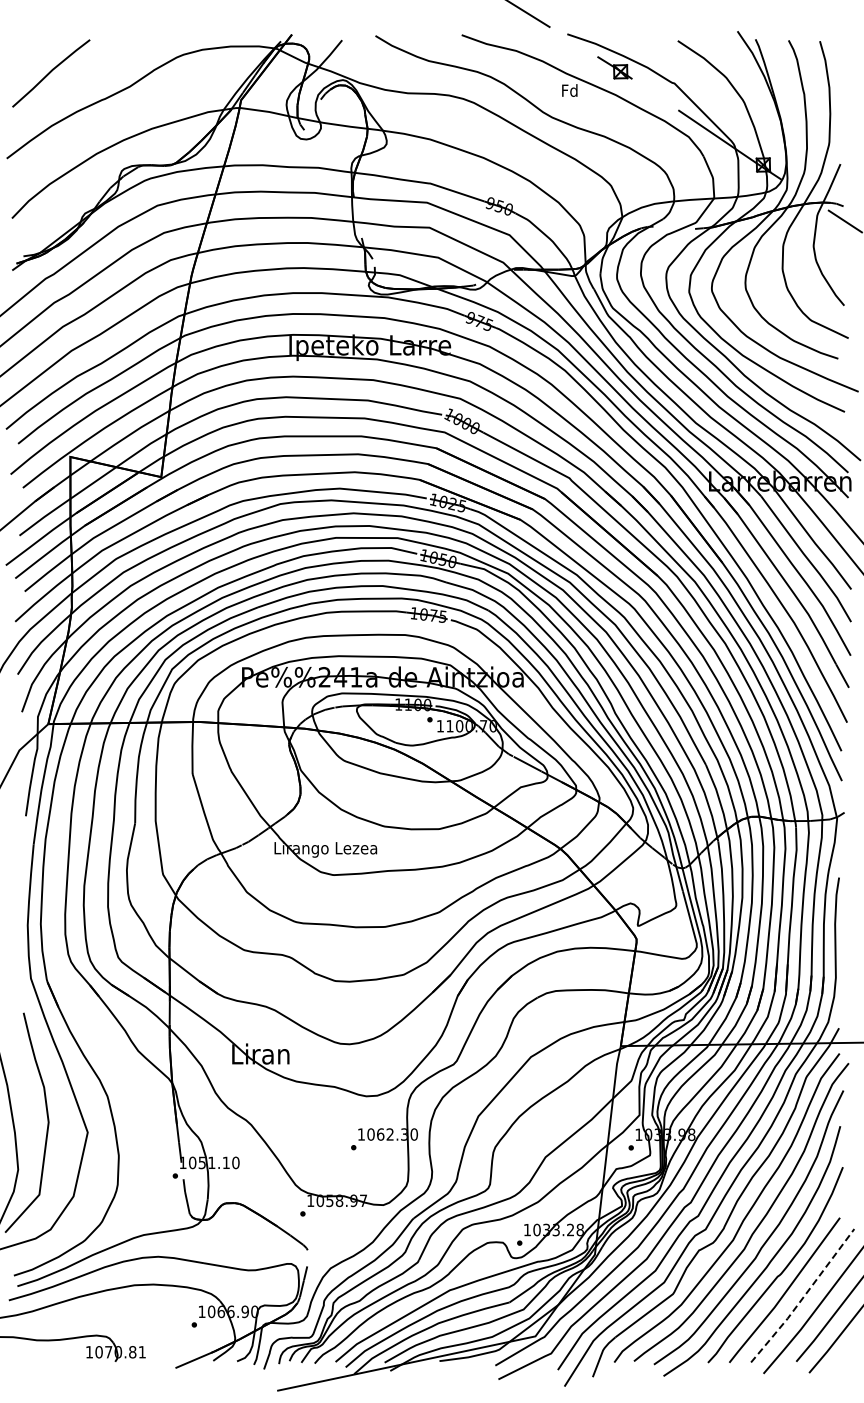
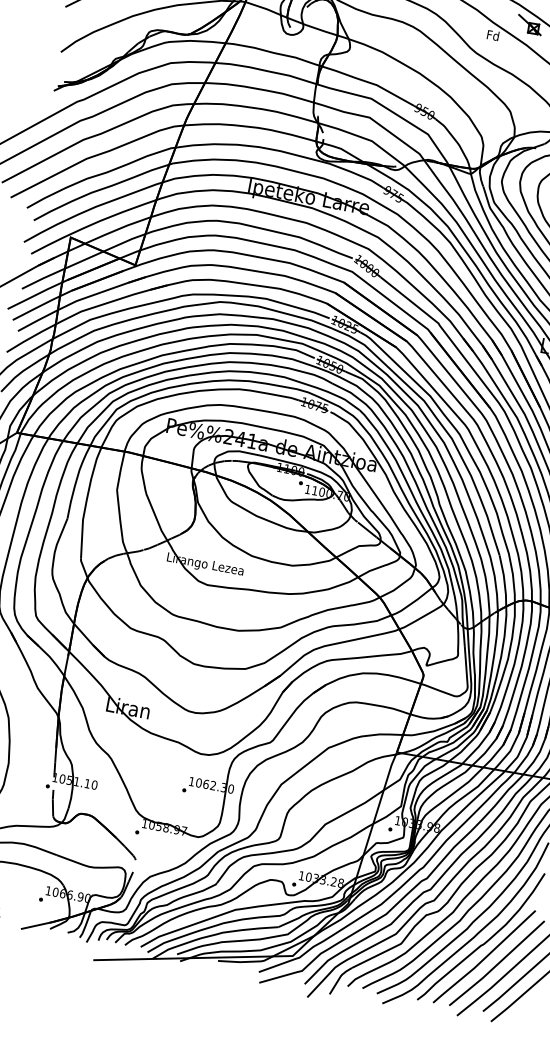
line: (803, 1297) -> (497, 964), dashed -> solid

